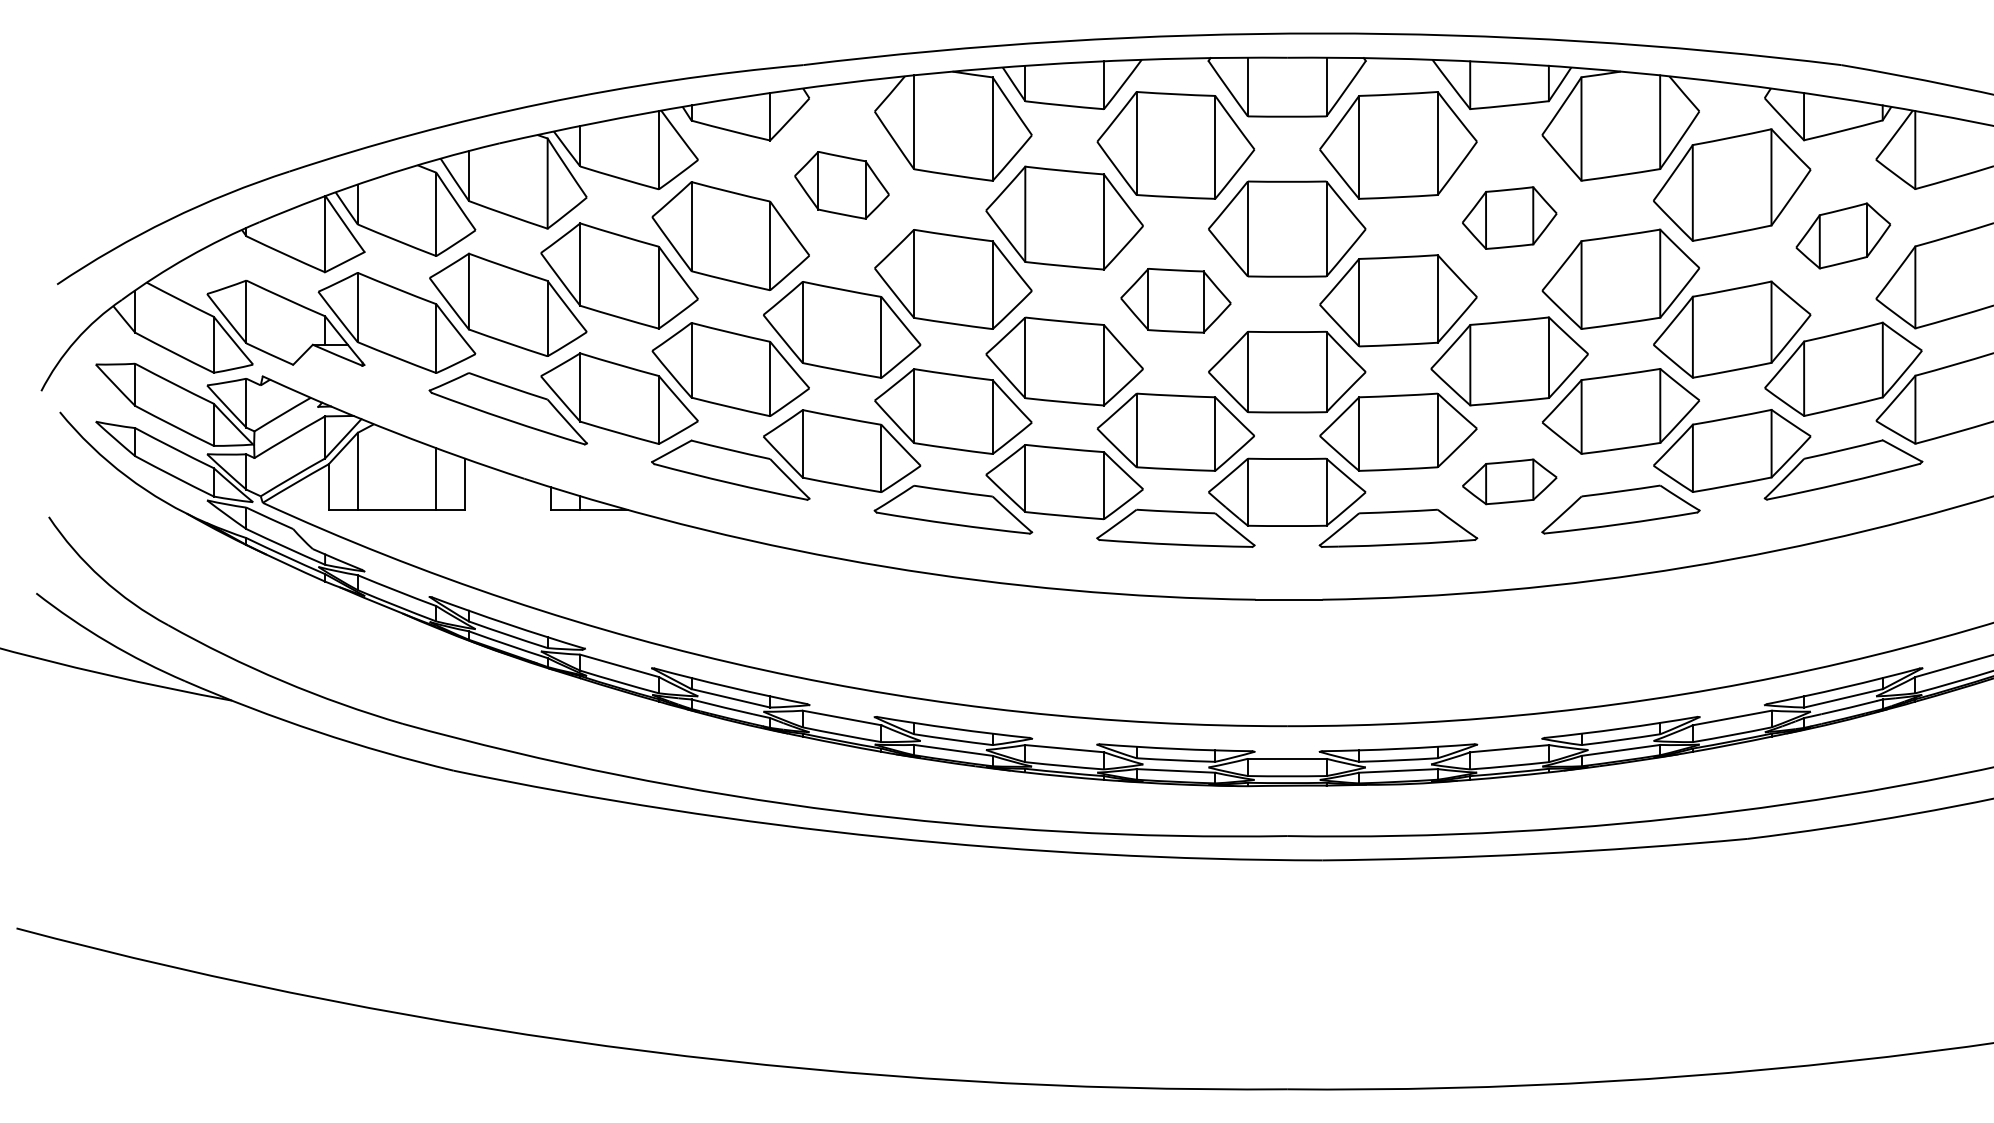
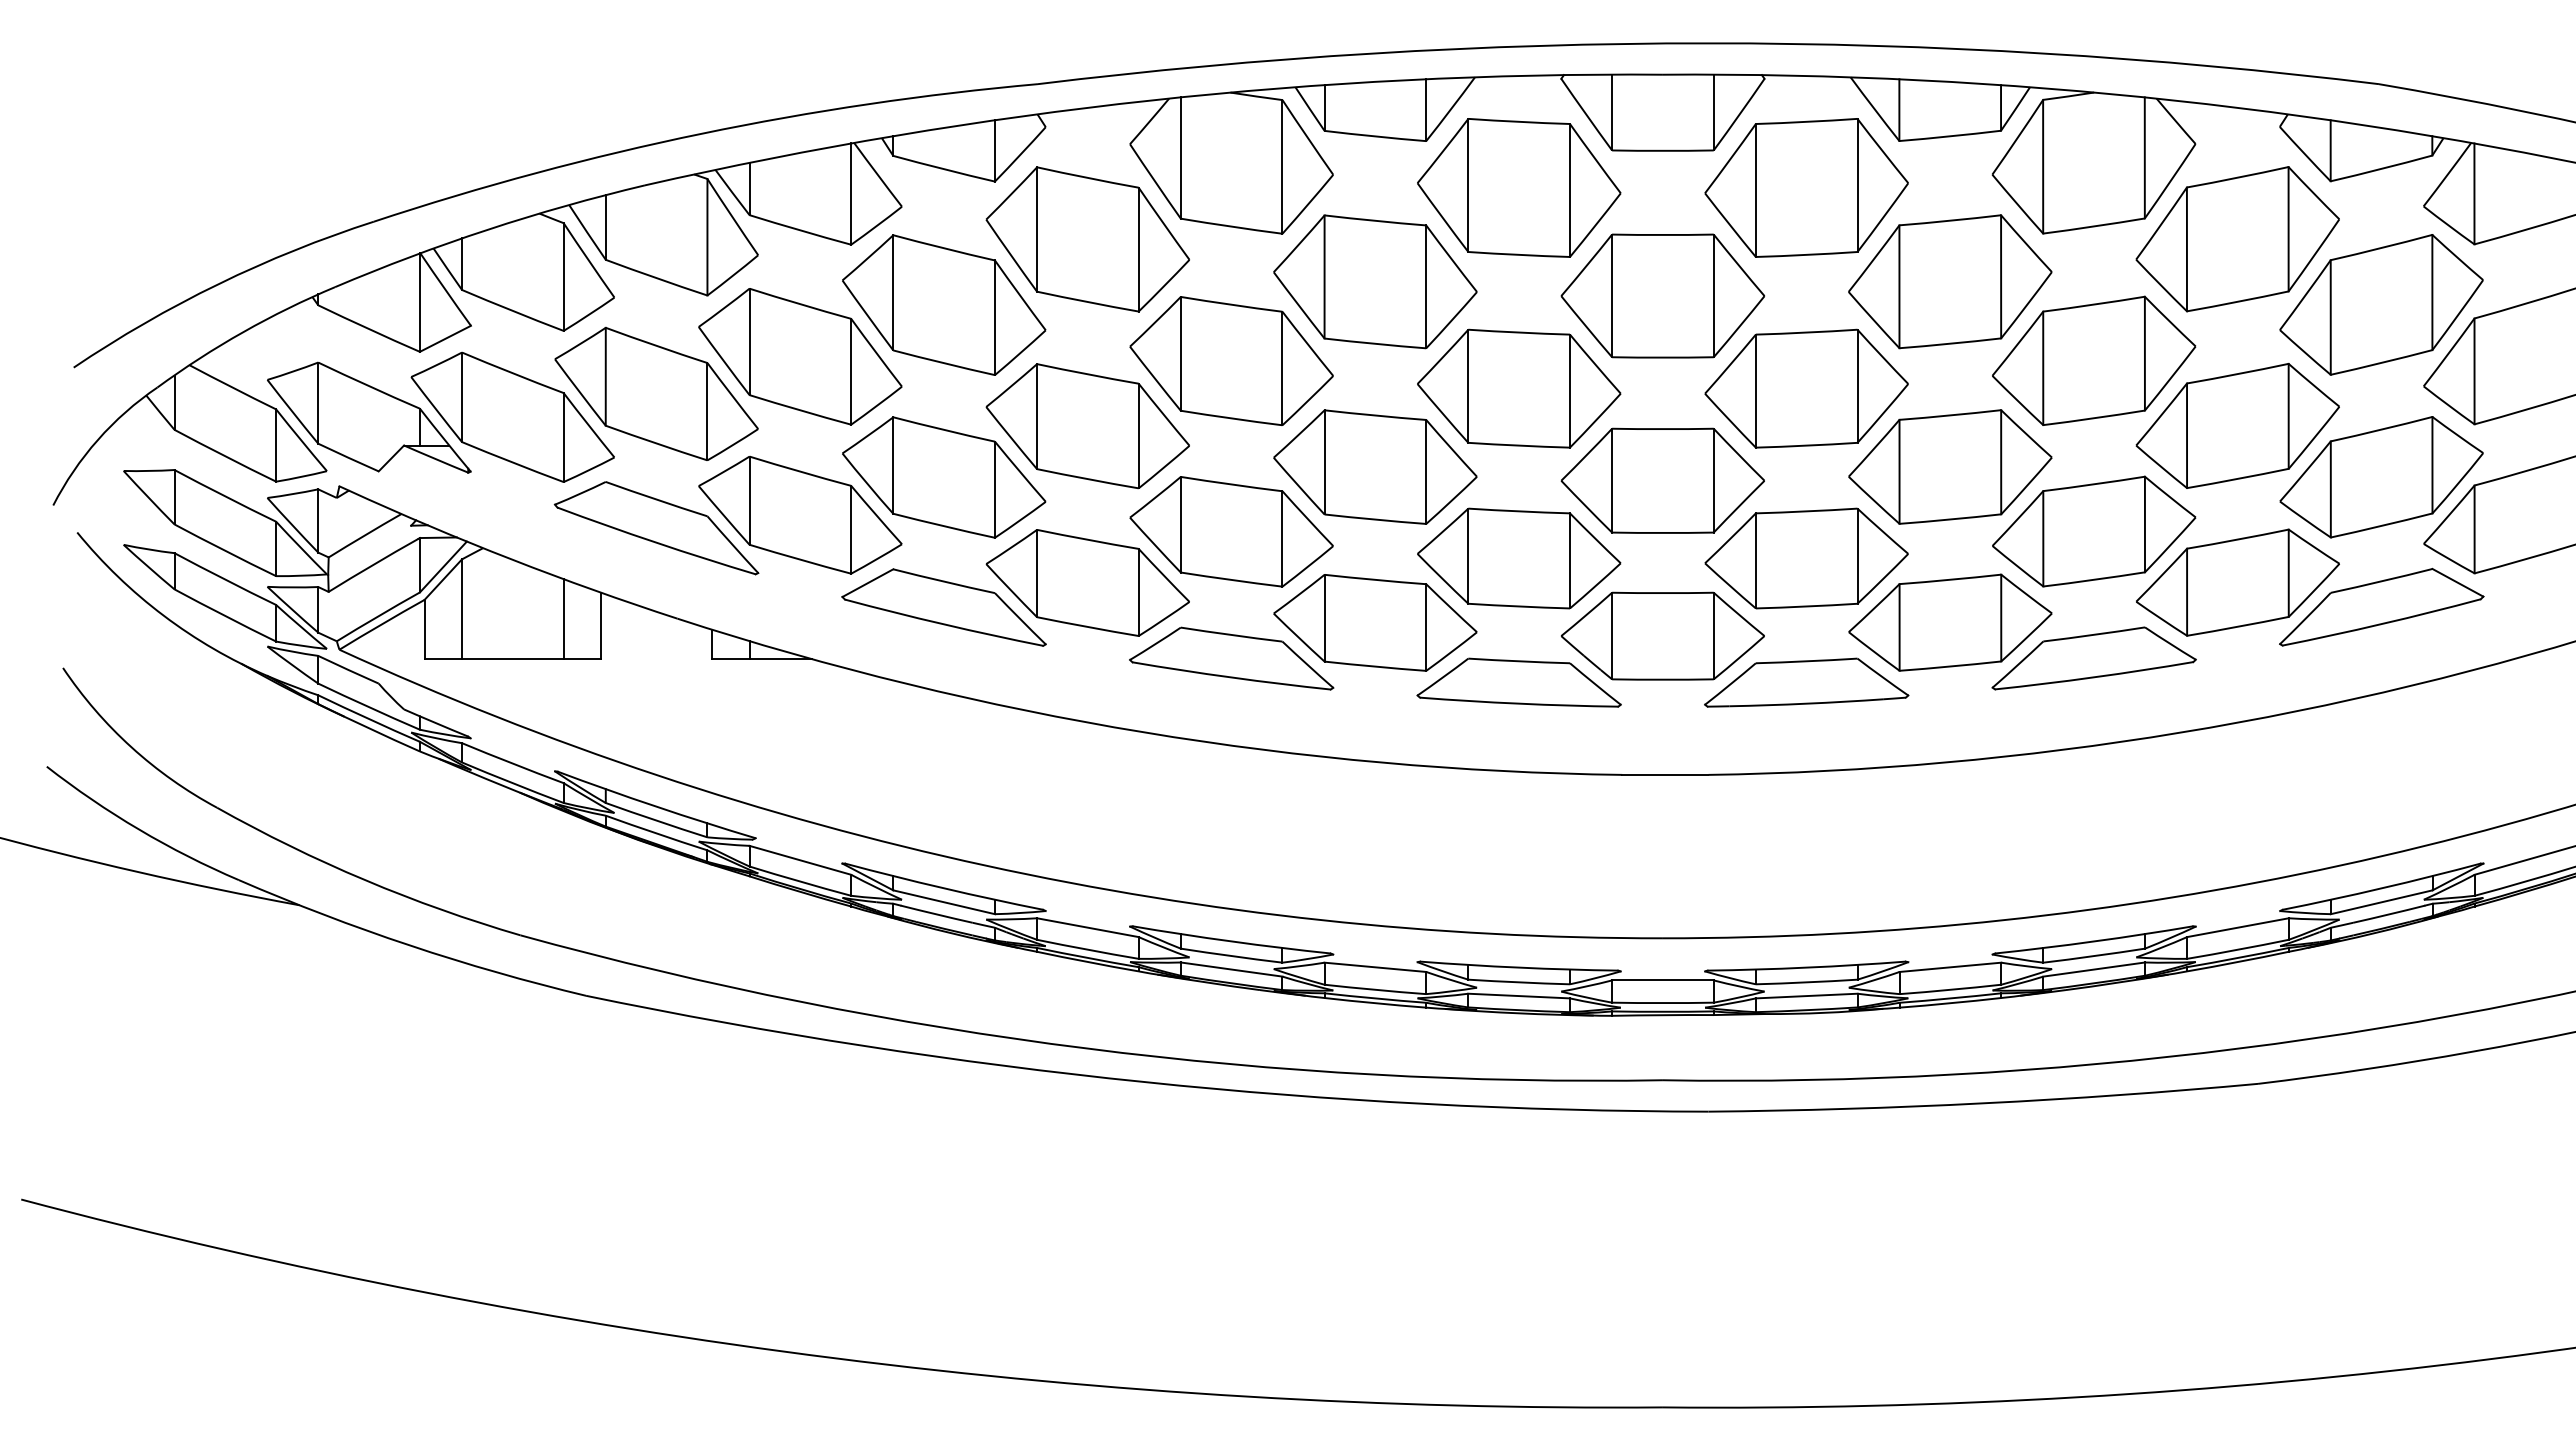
part: (841, 185) -> (1087, 239), size x1.67
part: (1509, 217) -> (1950, 281), size x1.67
part: (1843, 235) -> (2381, 304), size x1.67
part: (1176, 300) -> (1519, 388), size x1.43
part: (1509, 481) -> (1950, 622), size x1.67

